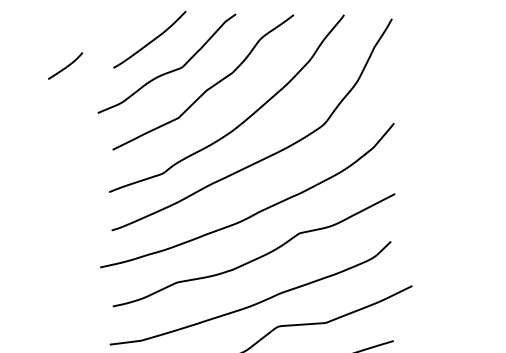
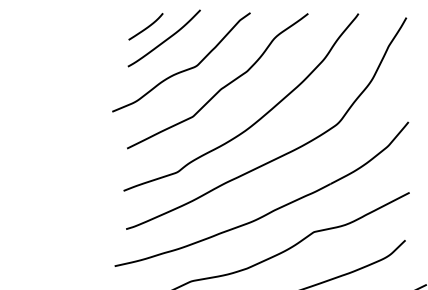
curve: (65, 66) -> (145, 27), moved

